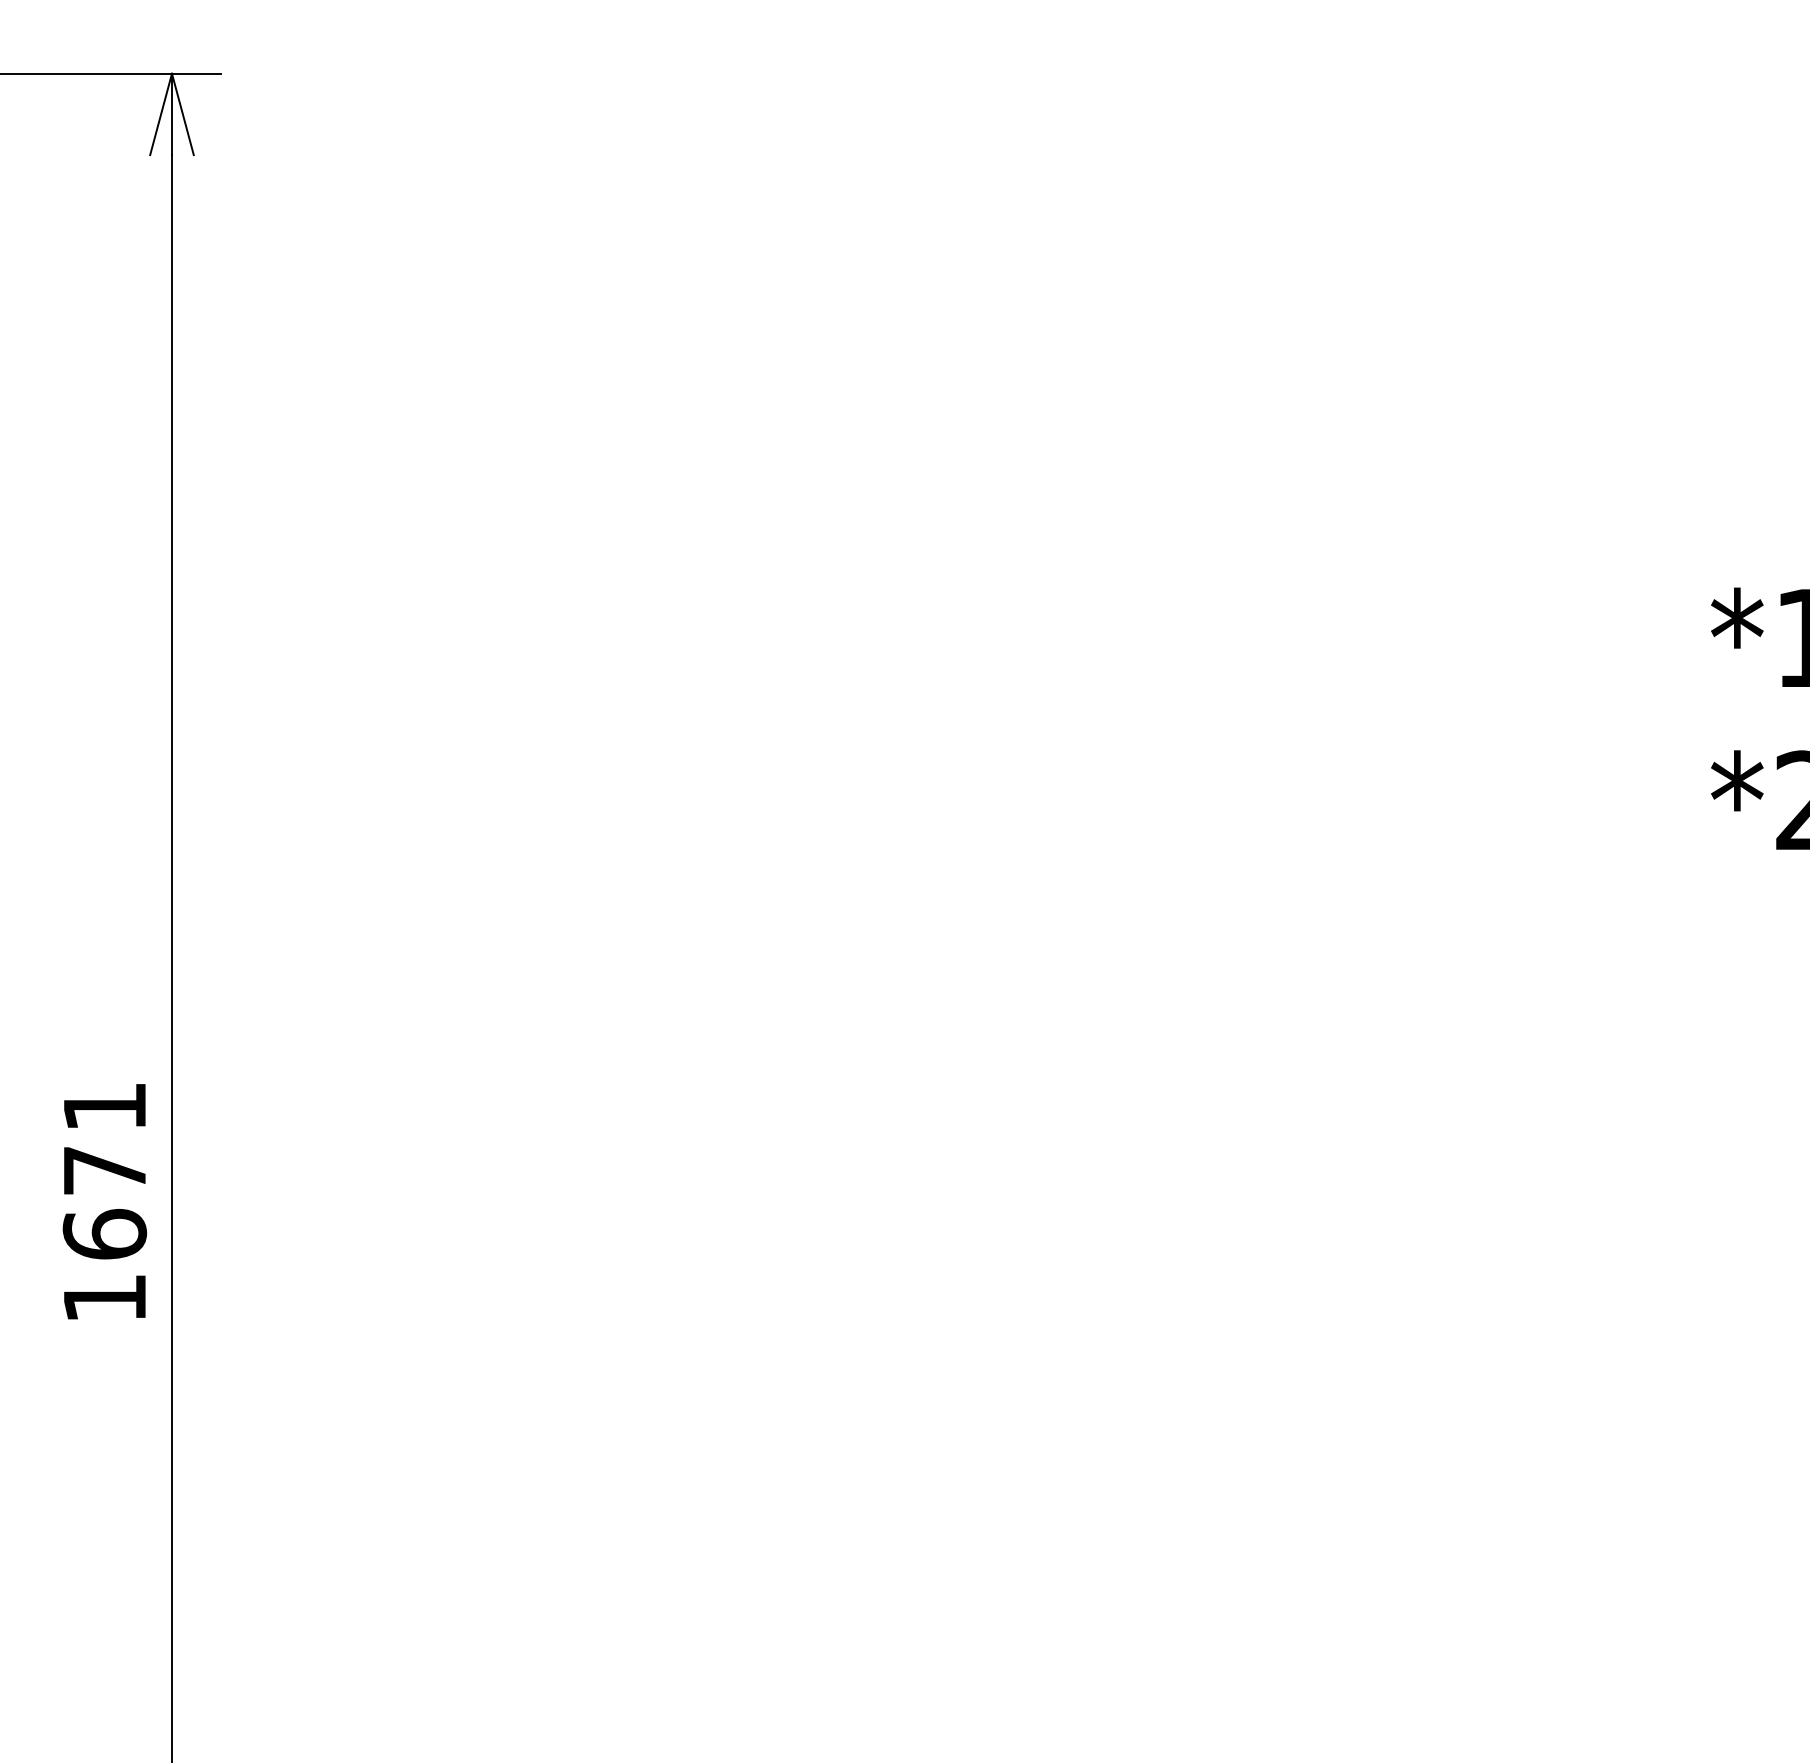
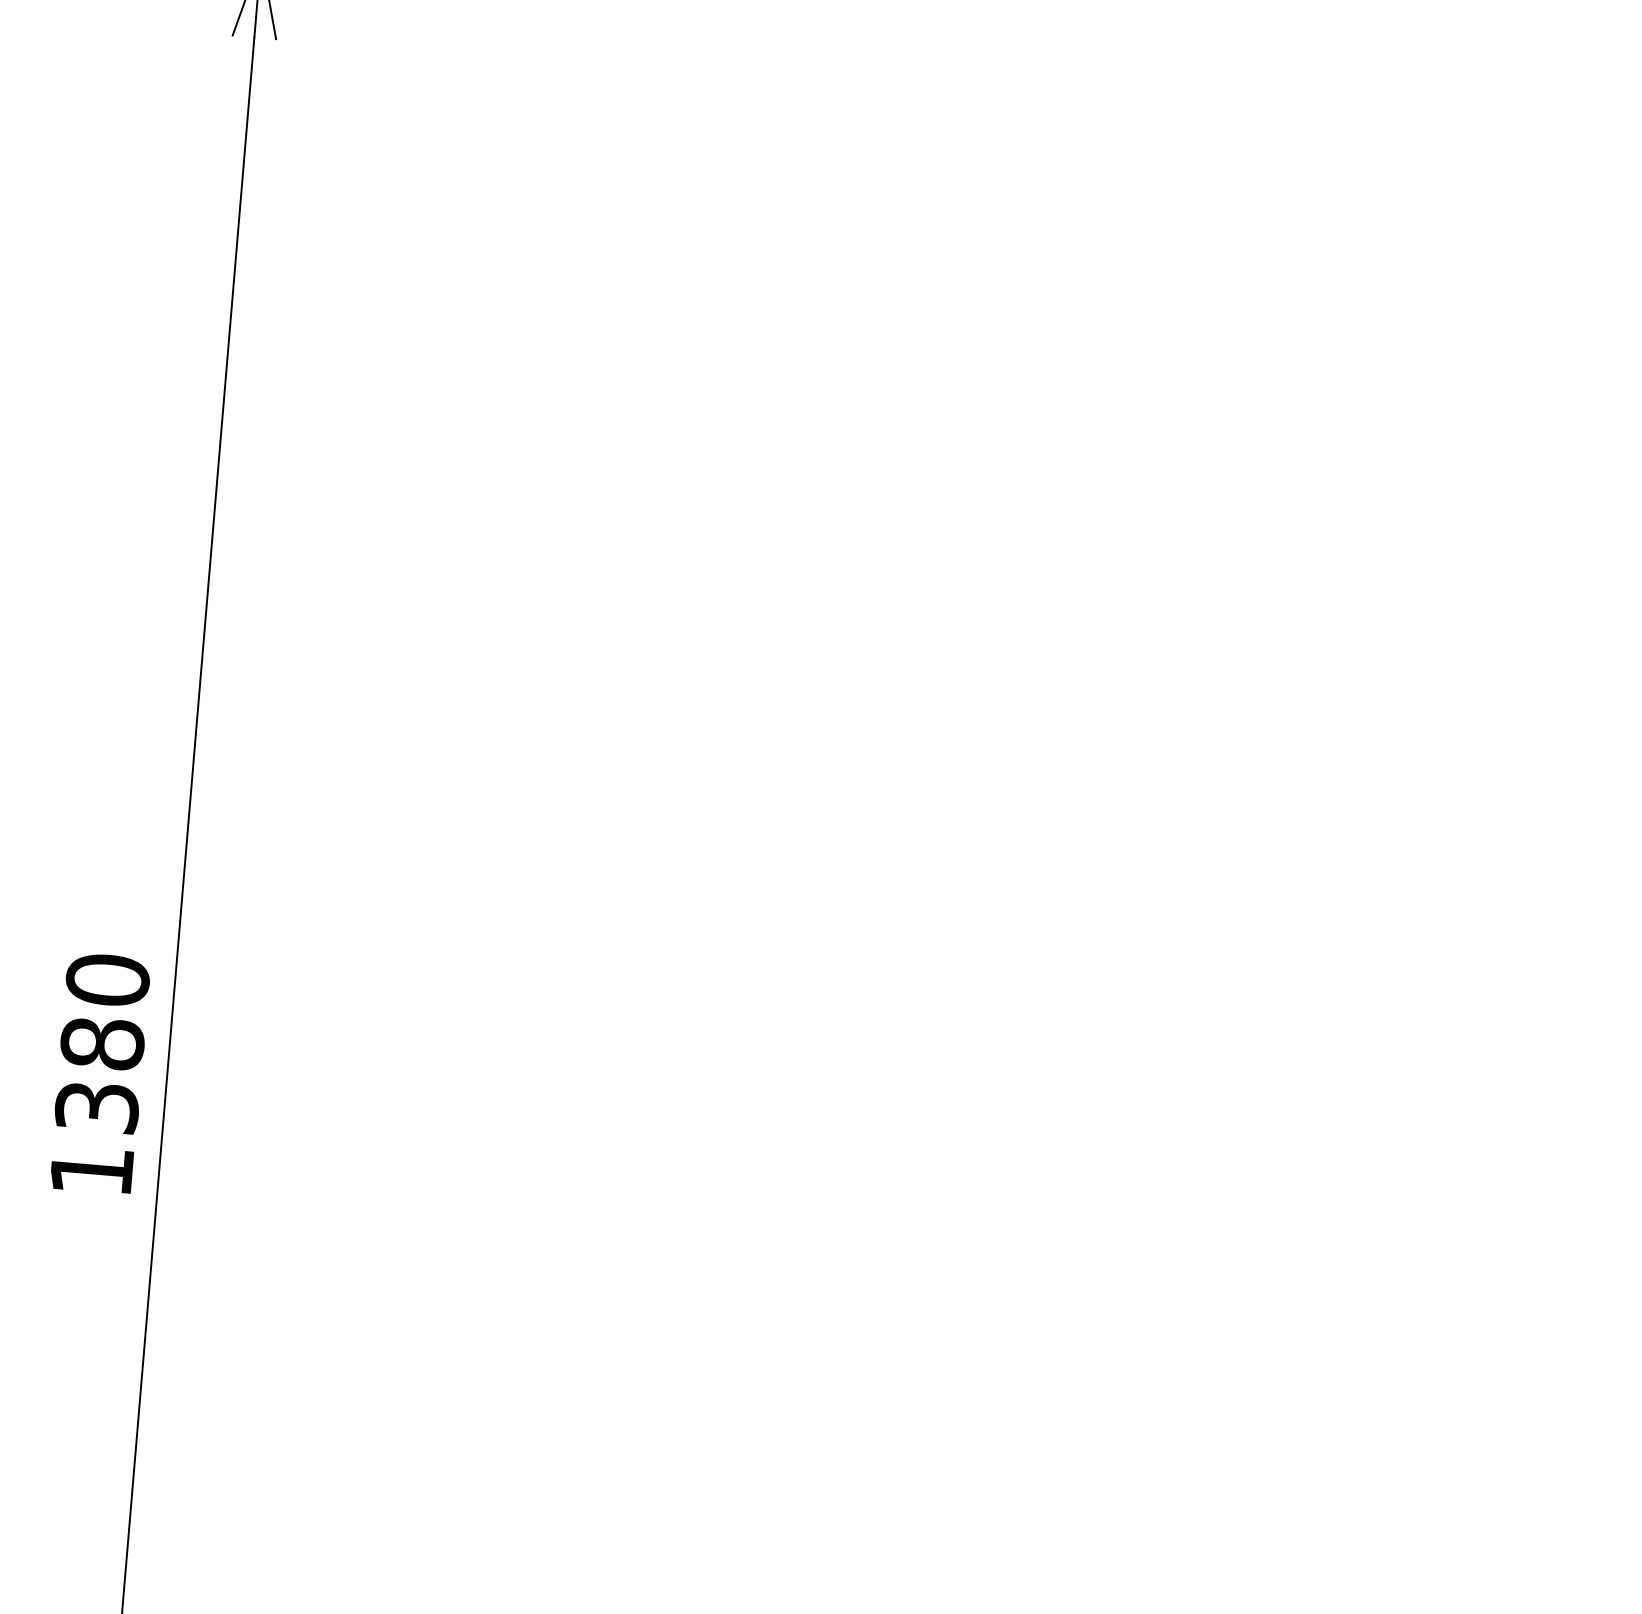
text: (104, 1170) -> (102, 1043), 1671 -> 1380

